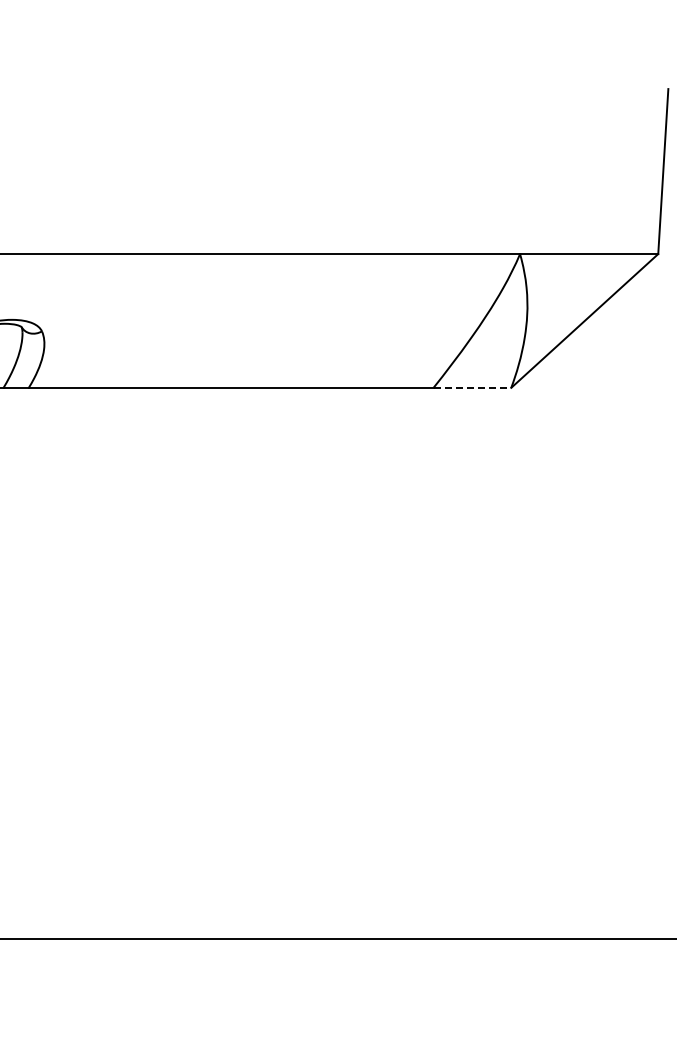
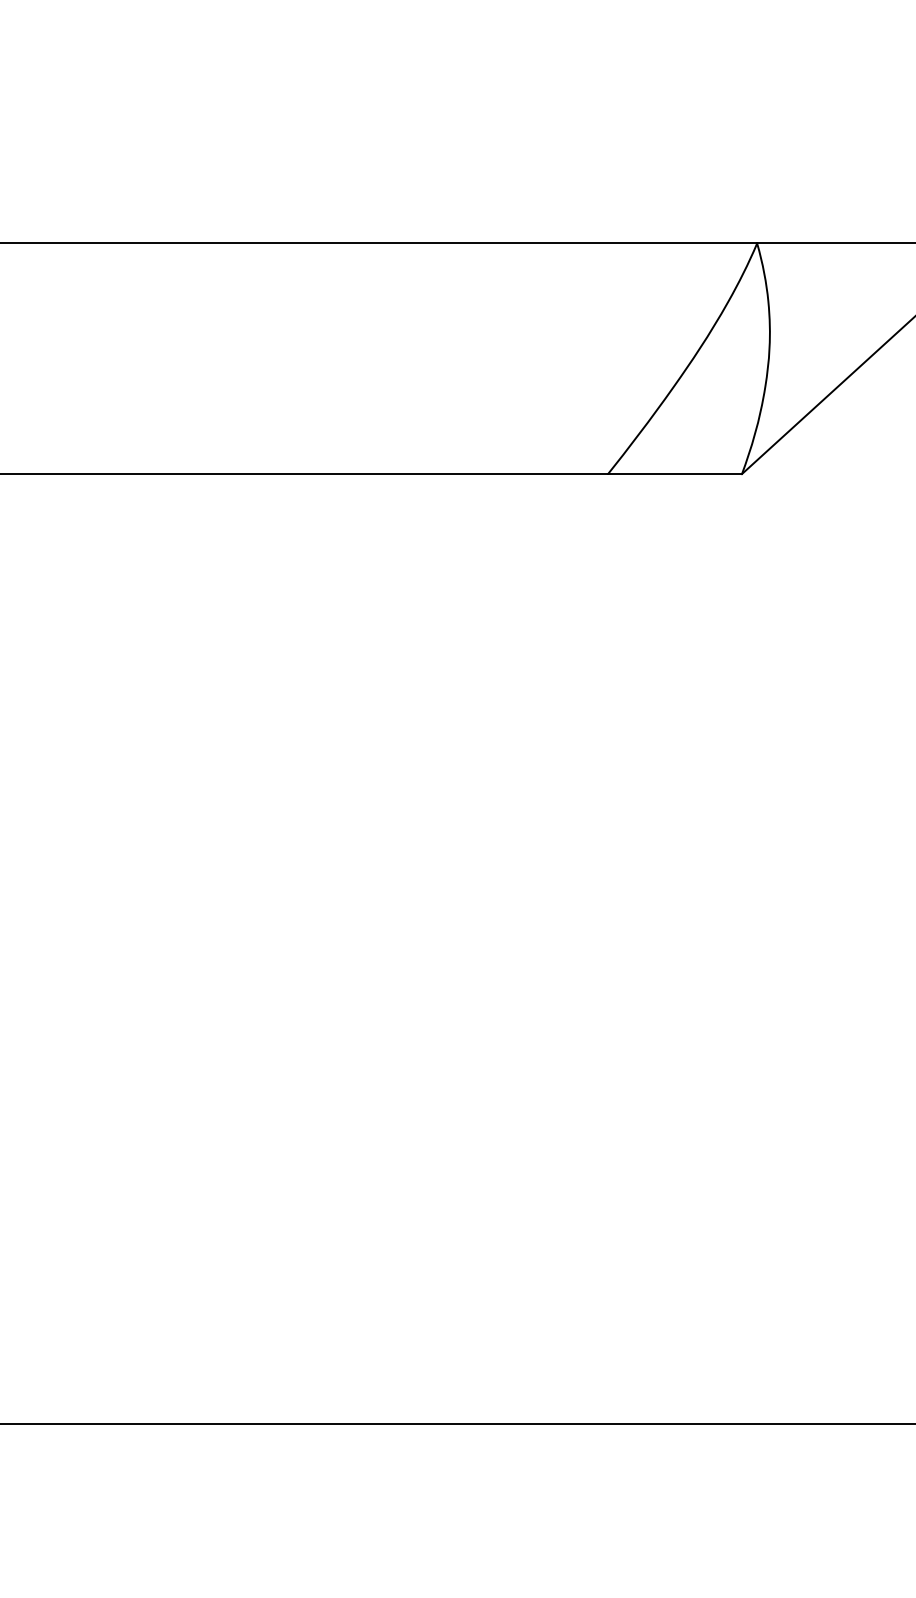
line: (472, 387) -> (675, 473), dashed -> solid

